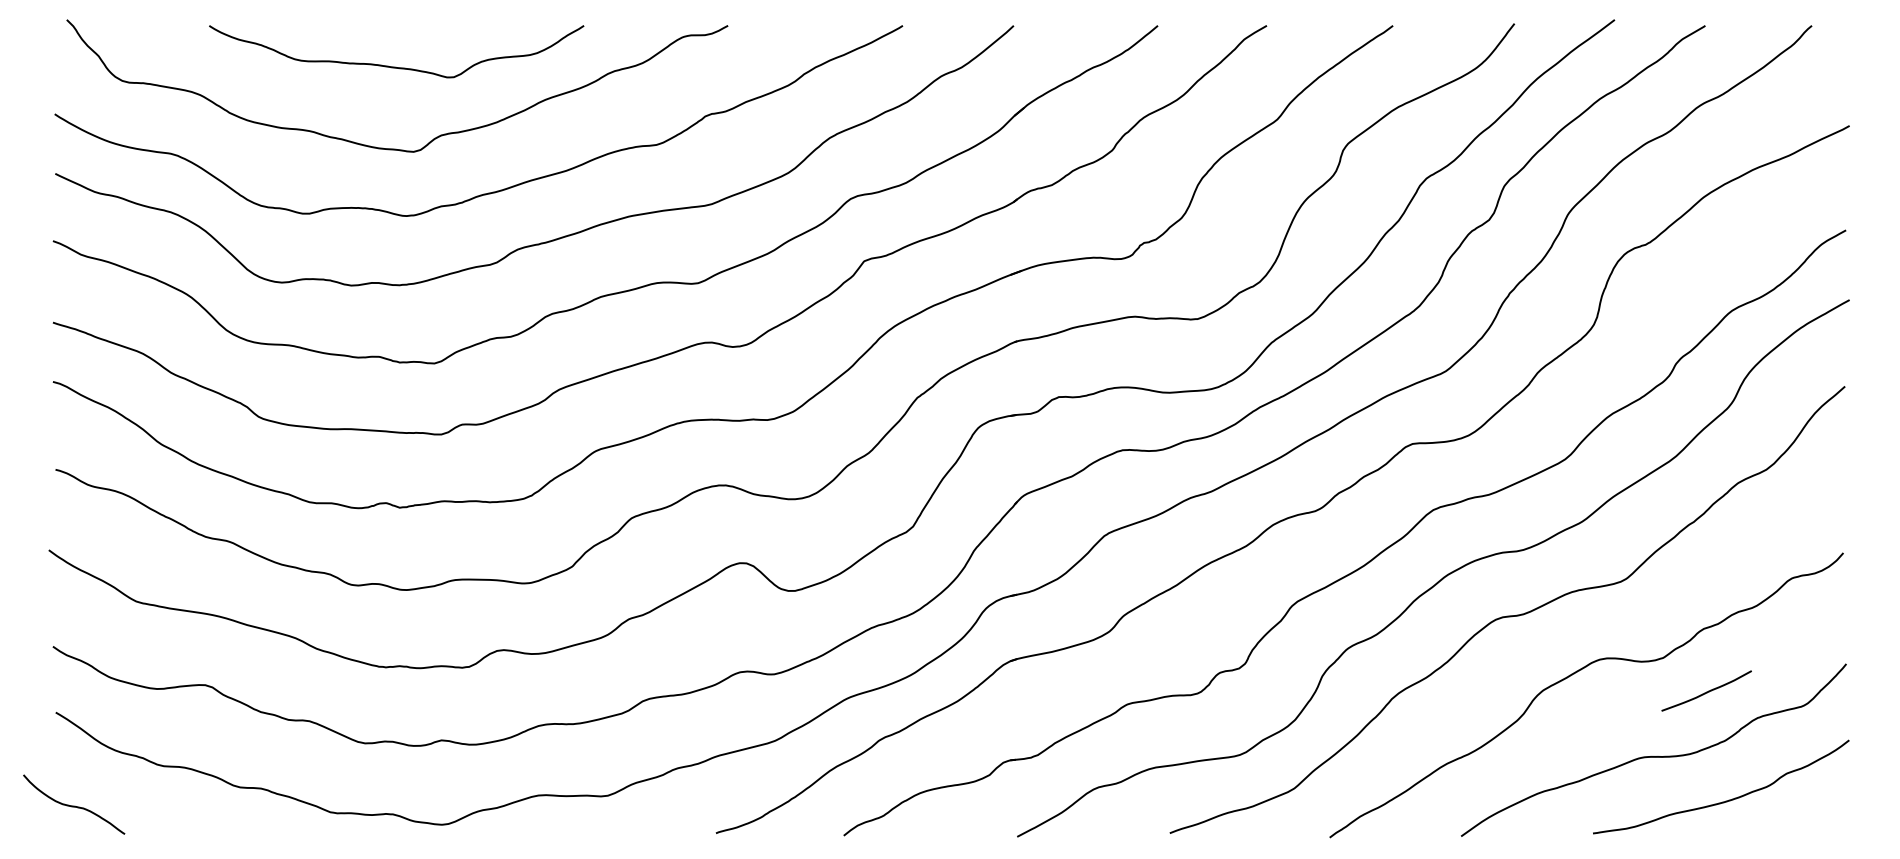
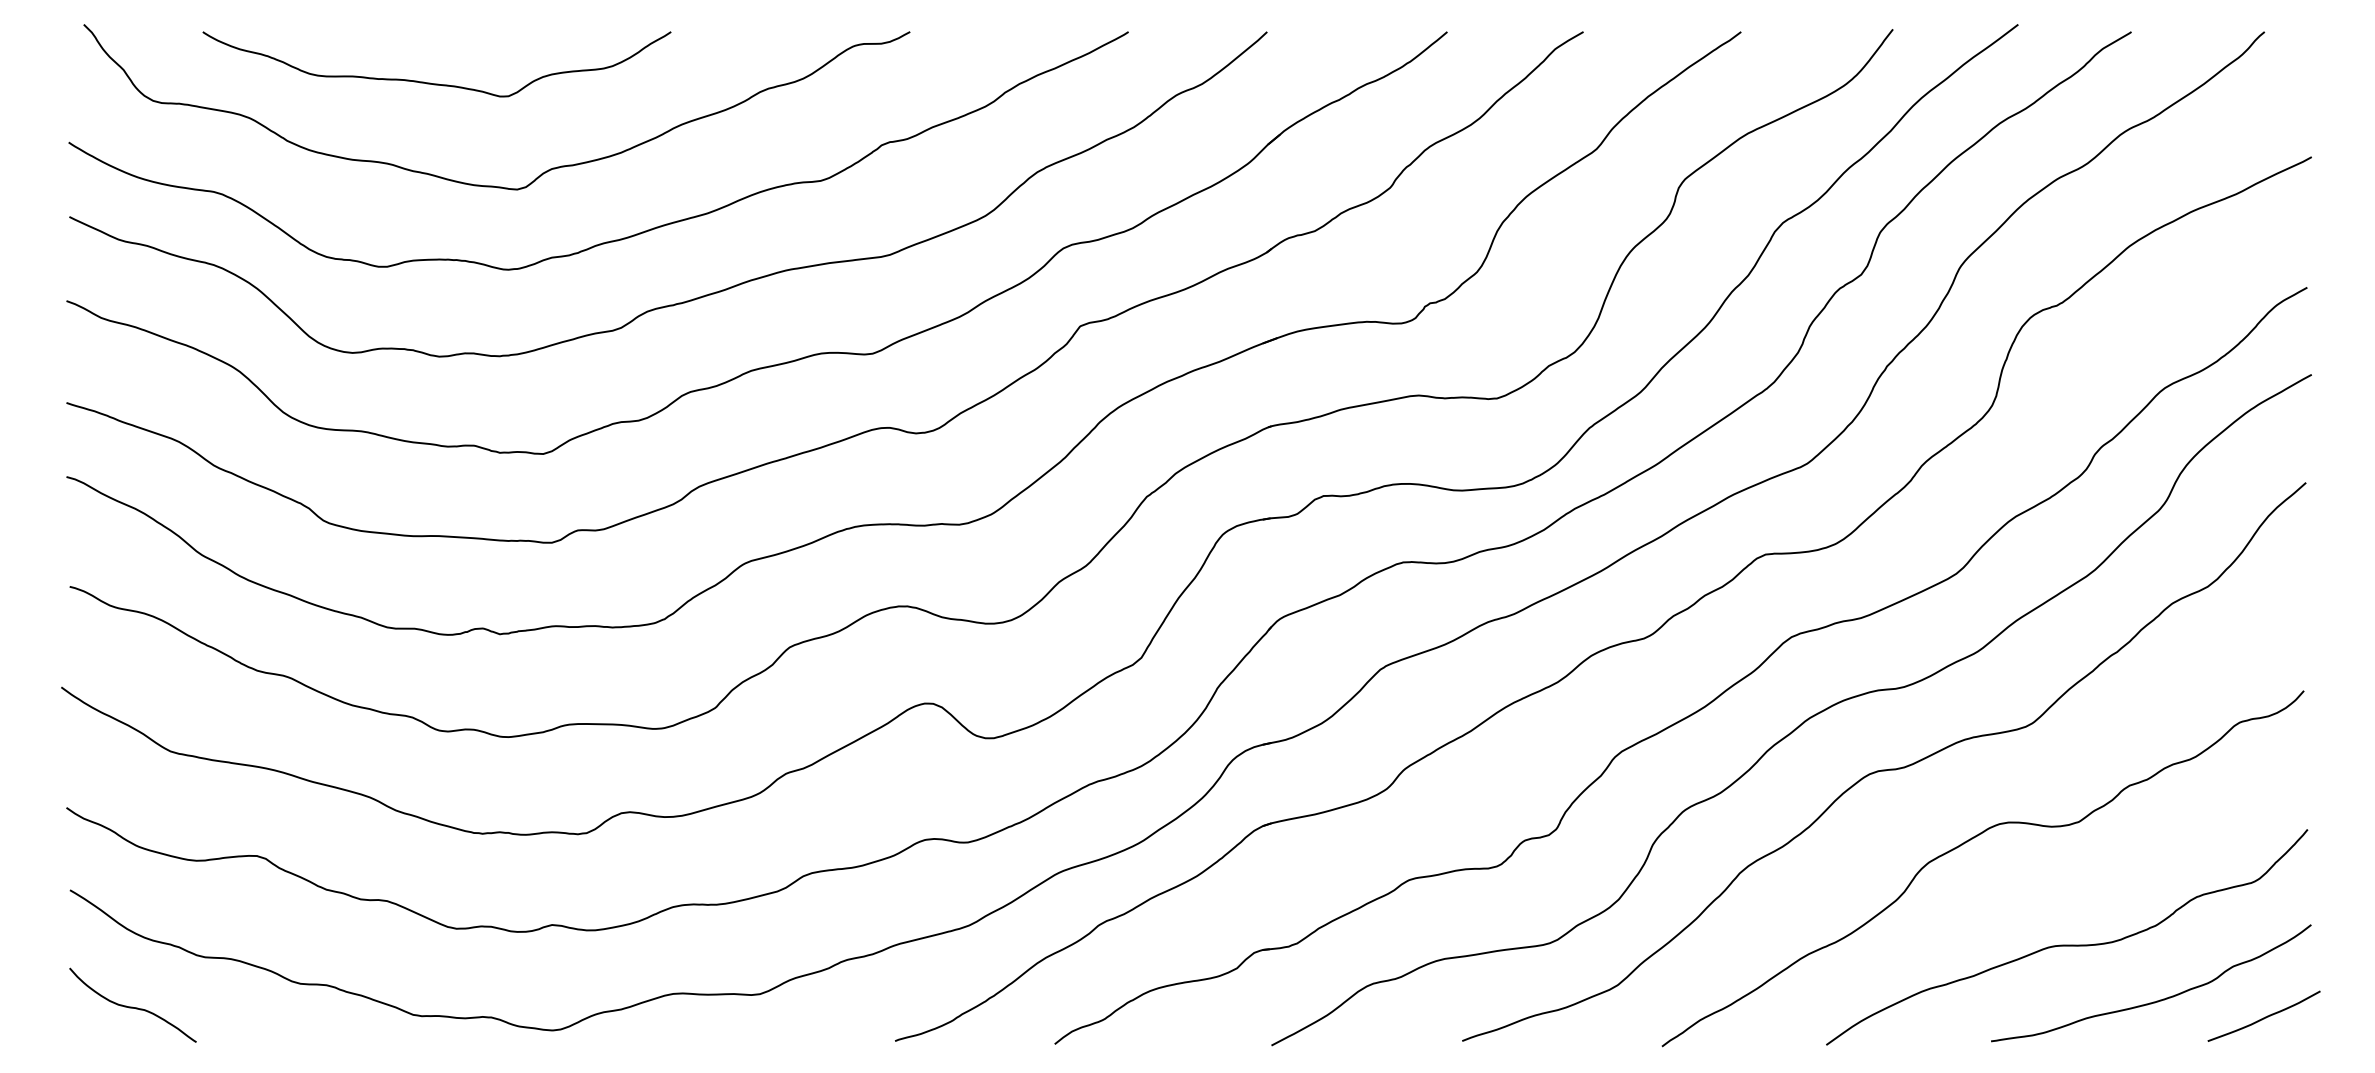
curve: (391, 66) -> (430, 82), moved
curve: (1706, 691) -> (2263, 1017), moved
curve: (73, 805) -> (132, 1006), moved

